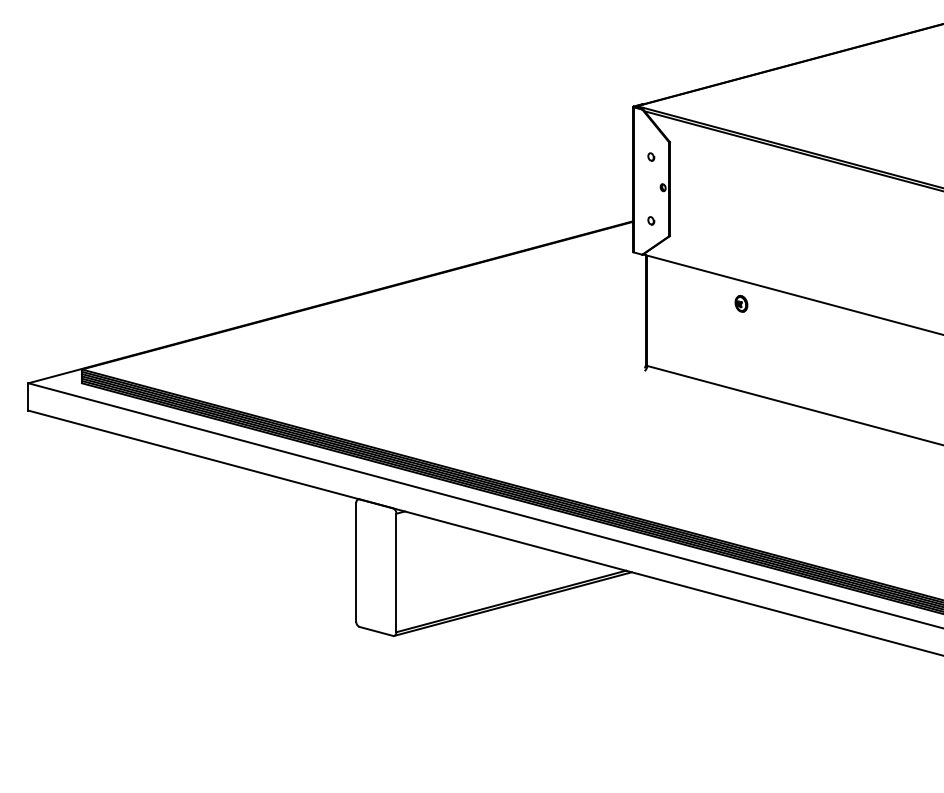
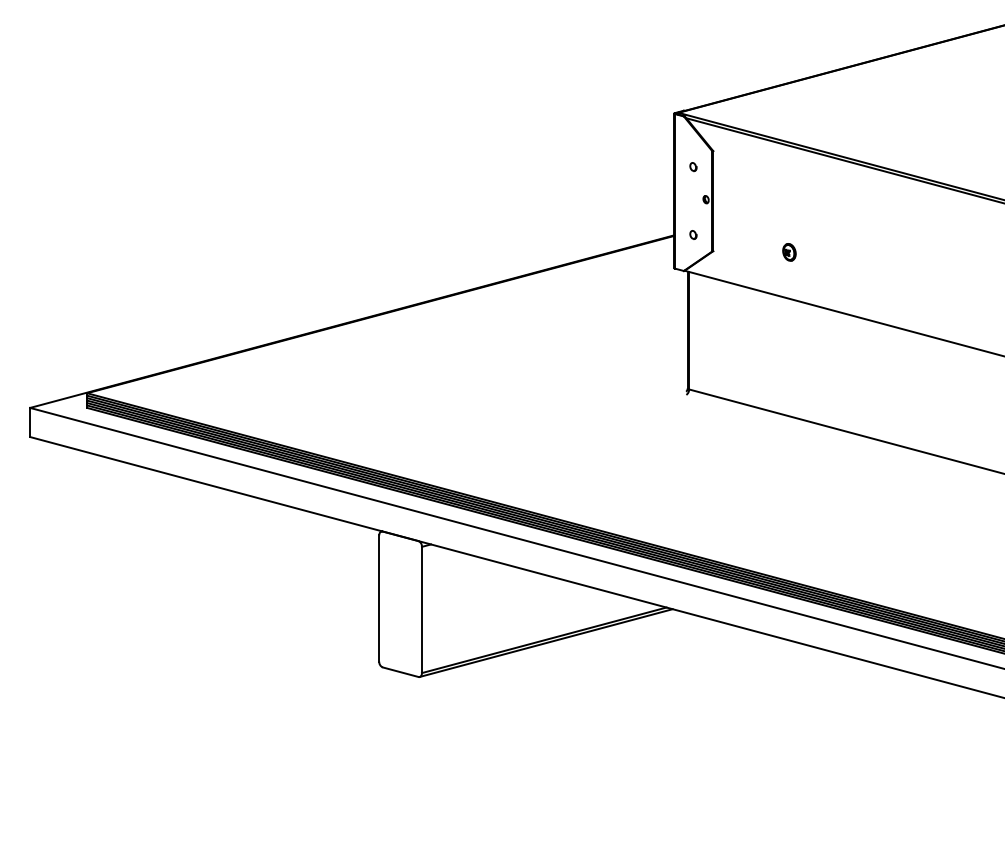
part: (741, 304) -> (789, 252), moved

